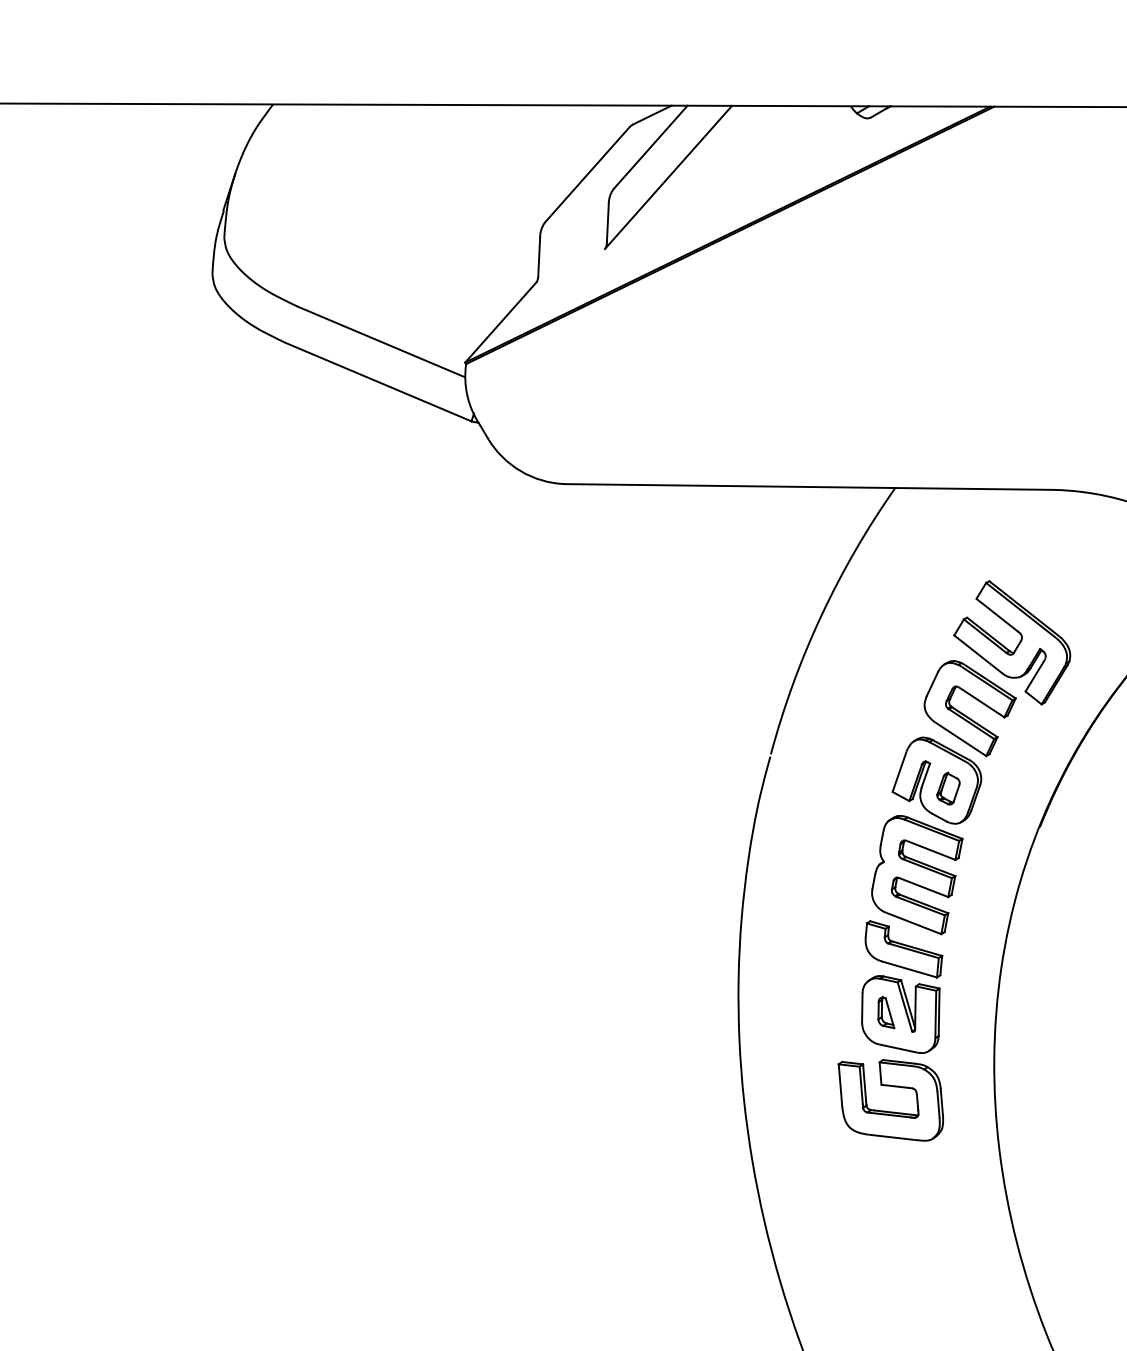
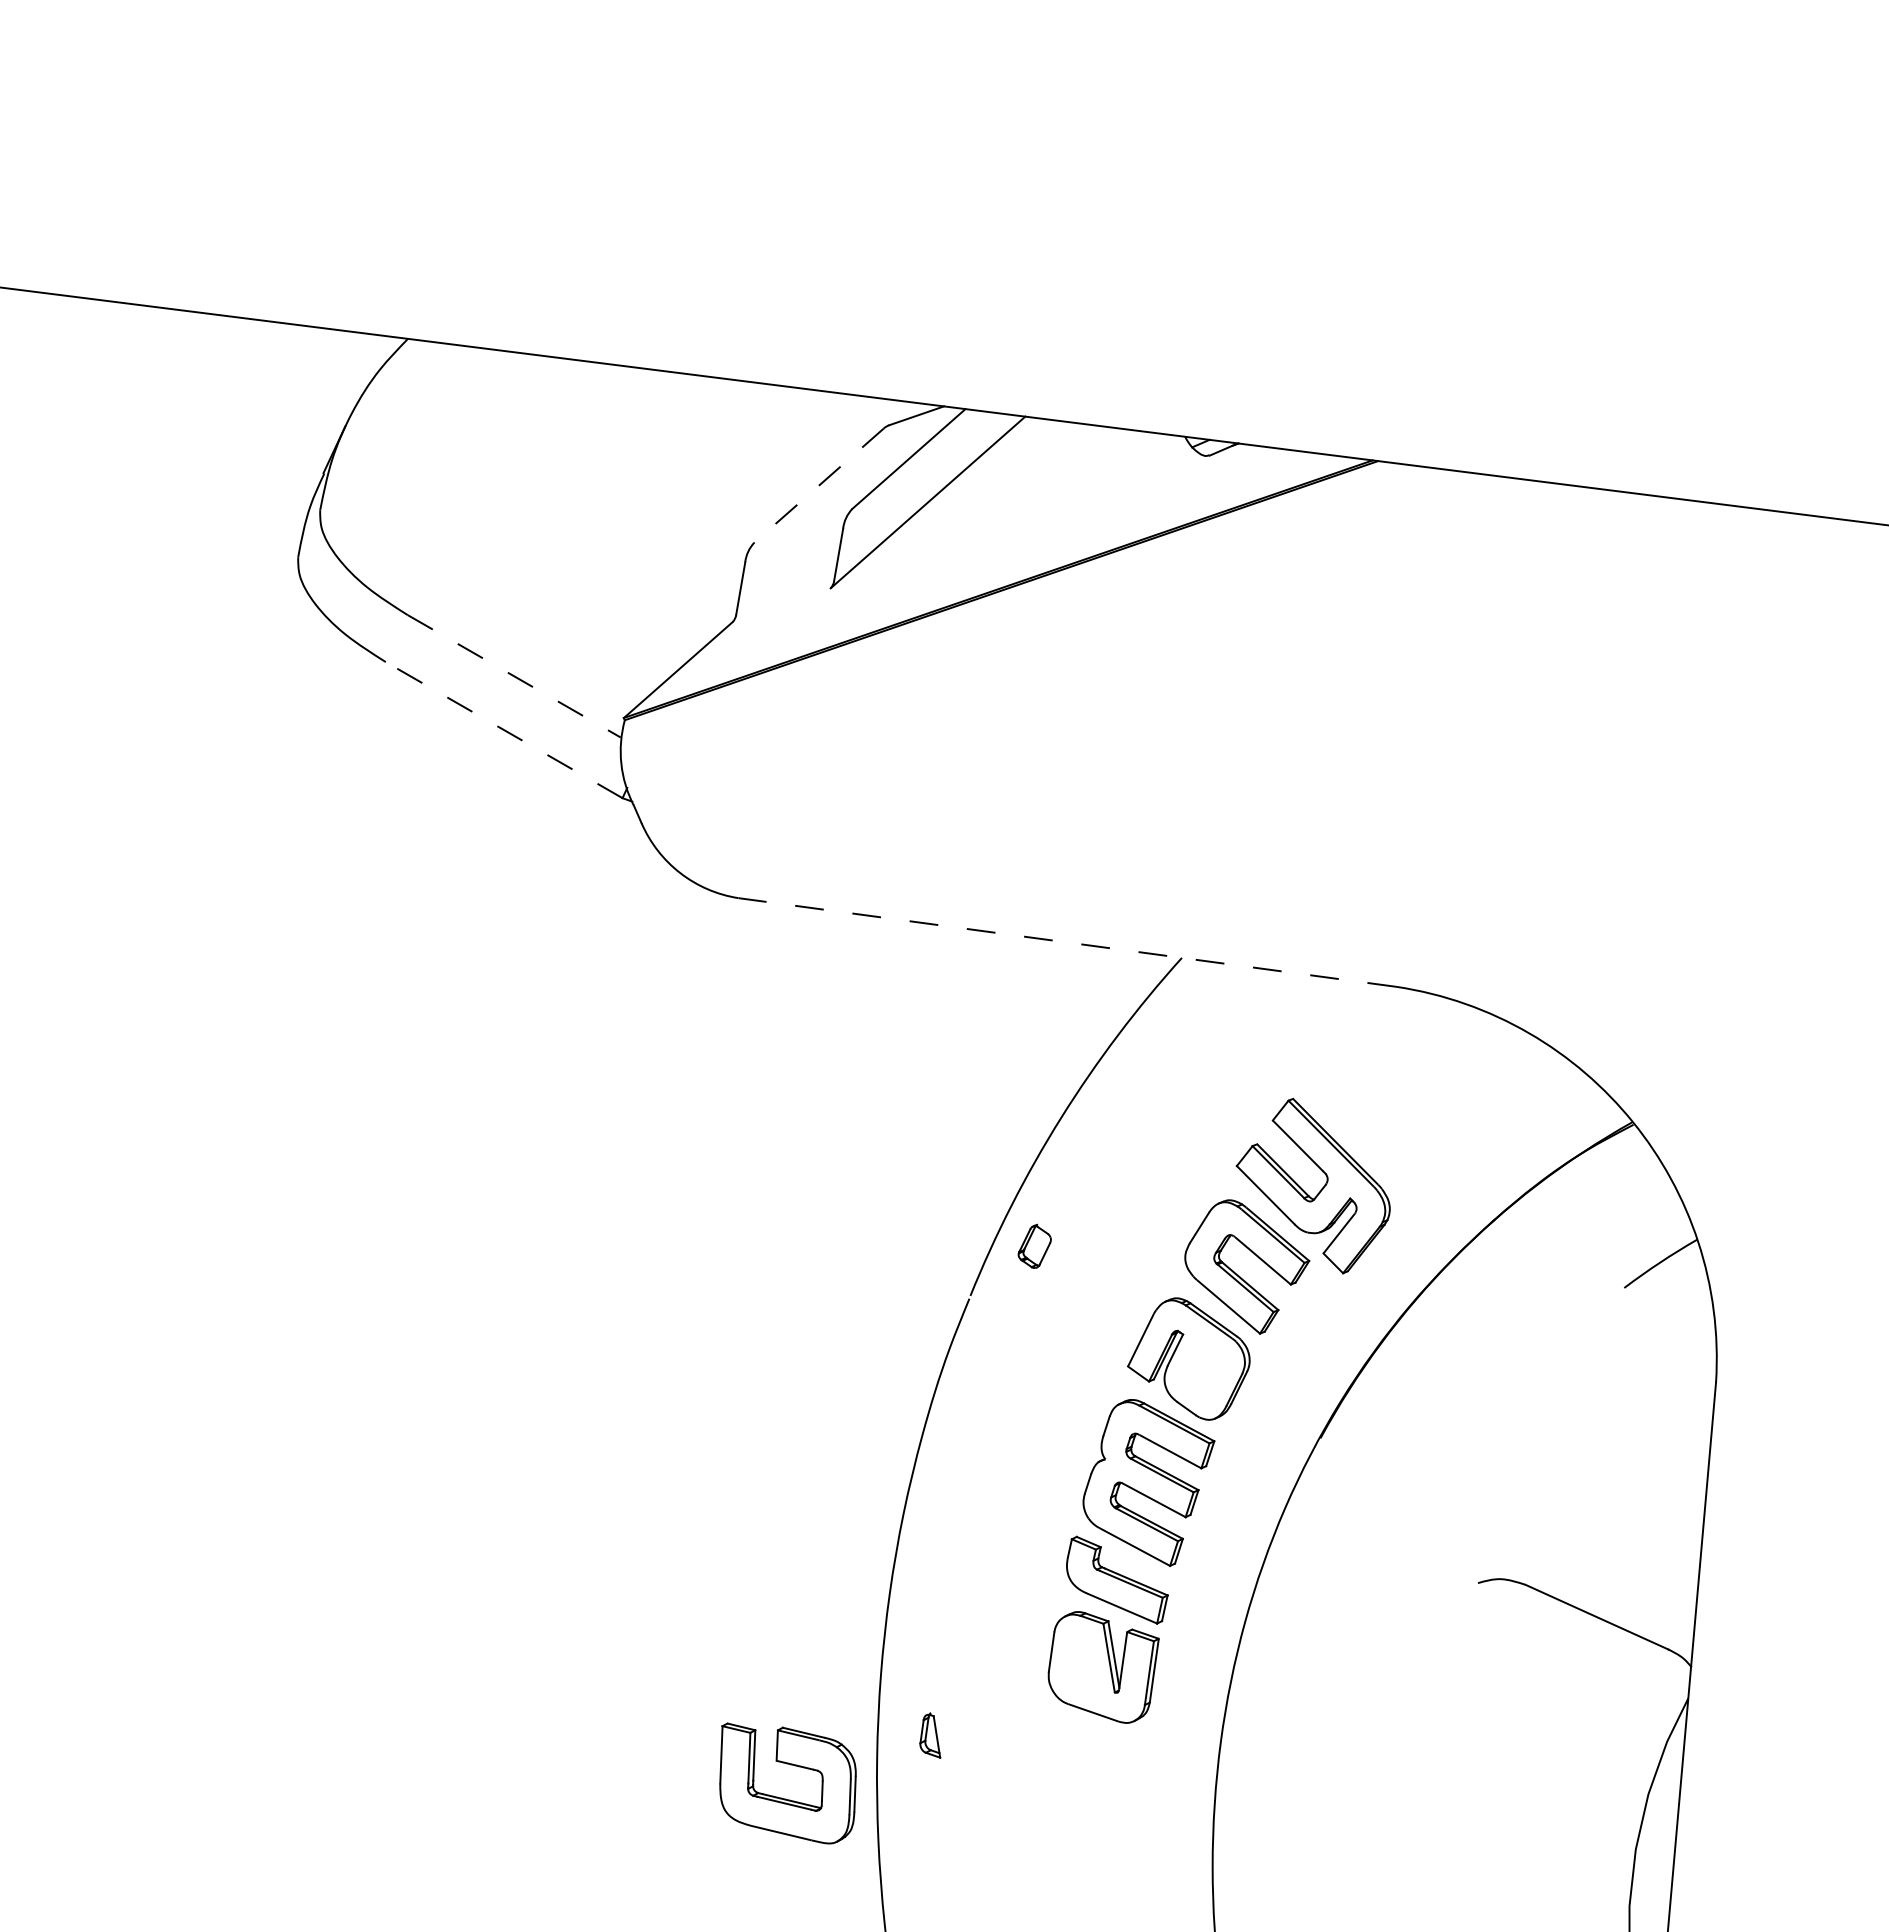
line: (586, 174) -> (818, 485), solid -> dashed
line: (381, 342) -> (514, 676), solid -> dashed
line: (378, 382) -> (504, 730), solid -> dashed
line: (810, 487) -> (1067, 942), solid -> dashed
part: (948, 788) -> (1034, 1245), moved
part: (885, 1012) -> (930, 1735), moved
part: (892, 1111) -> (786, 1798), moved

